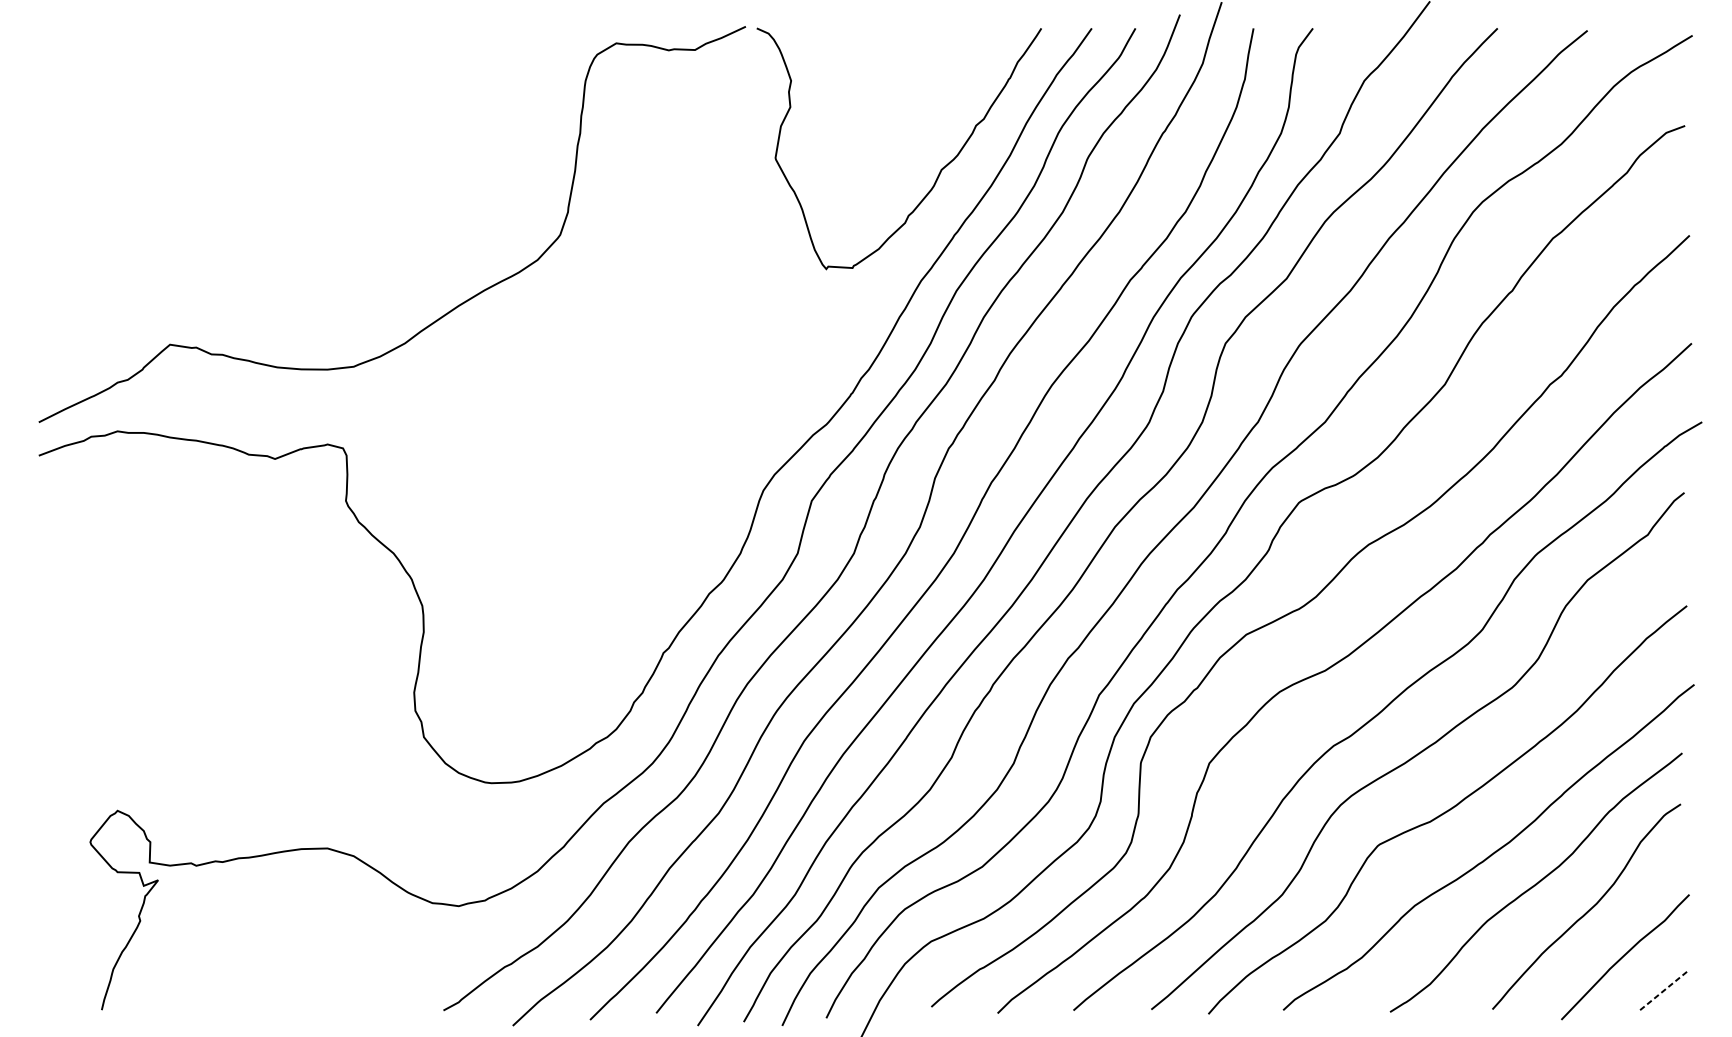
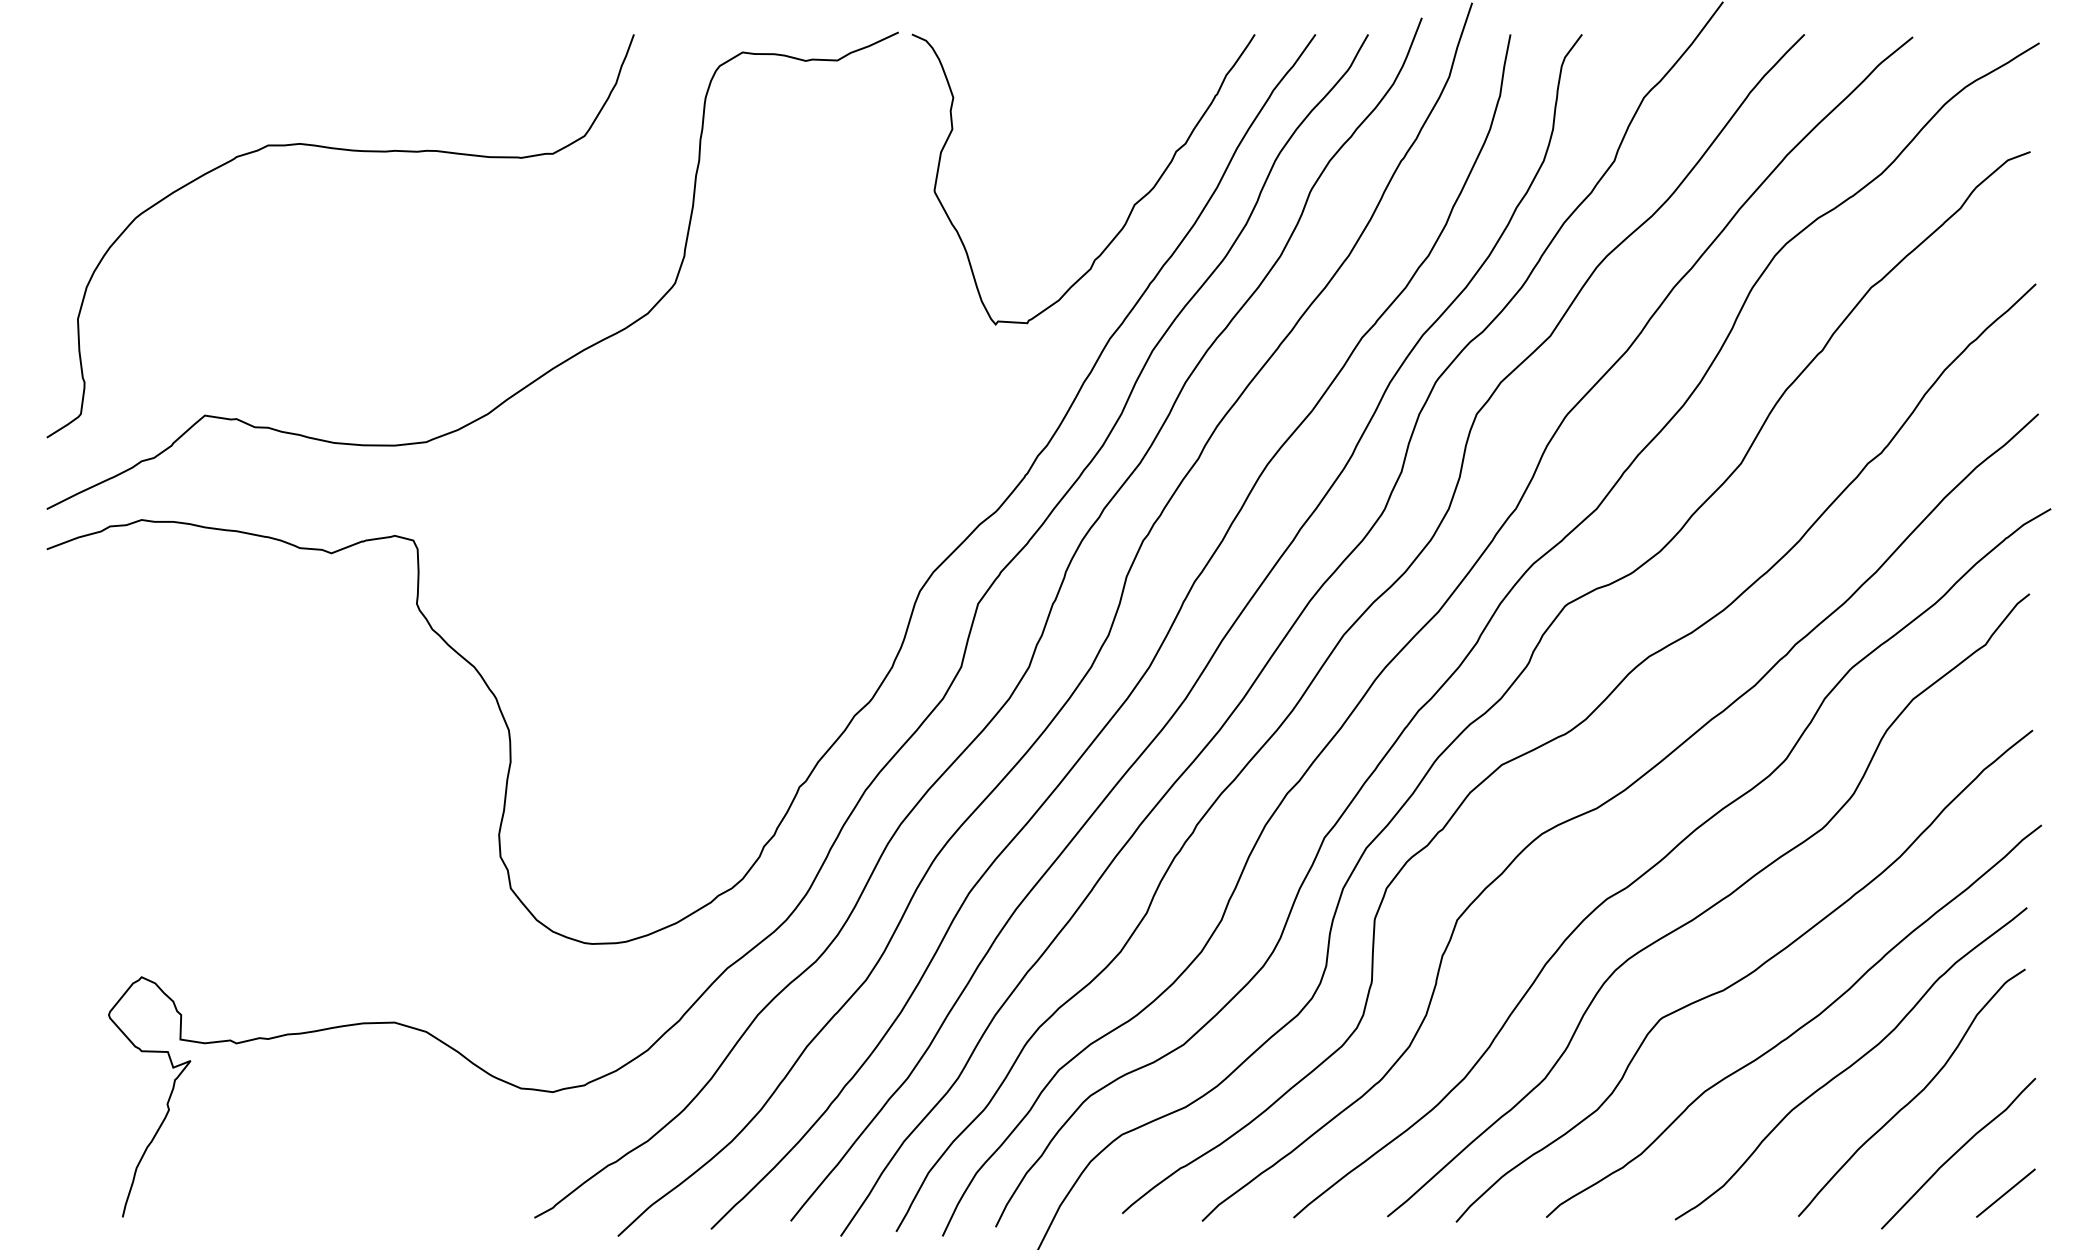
curve: (290, 125) -> (349, 151), added
line: (1665, 989) -> (2006, 1192), dashed -> solid

